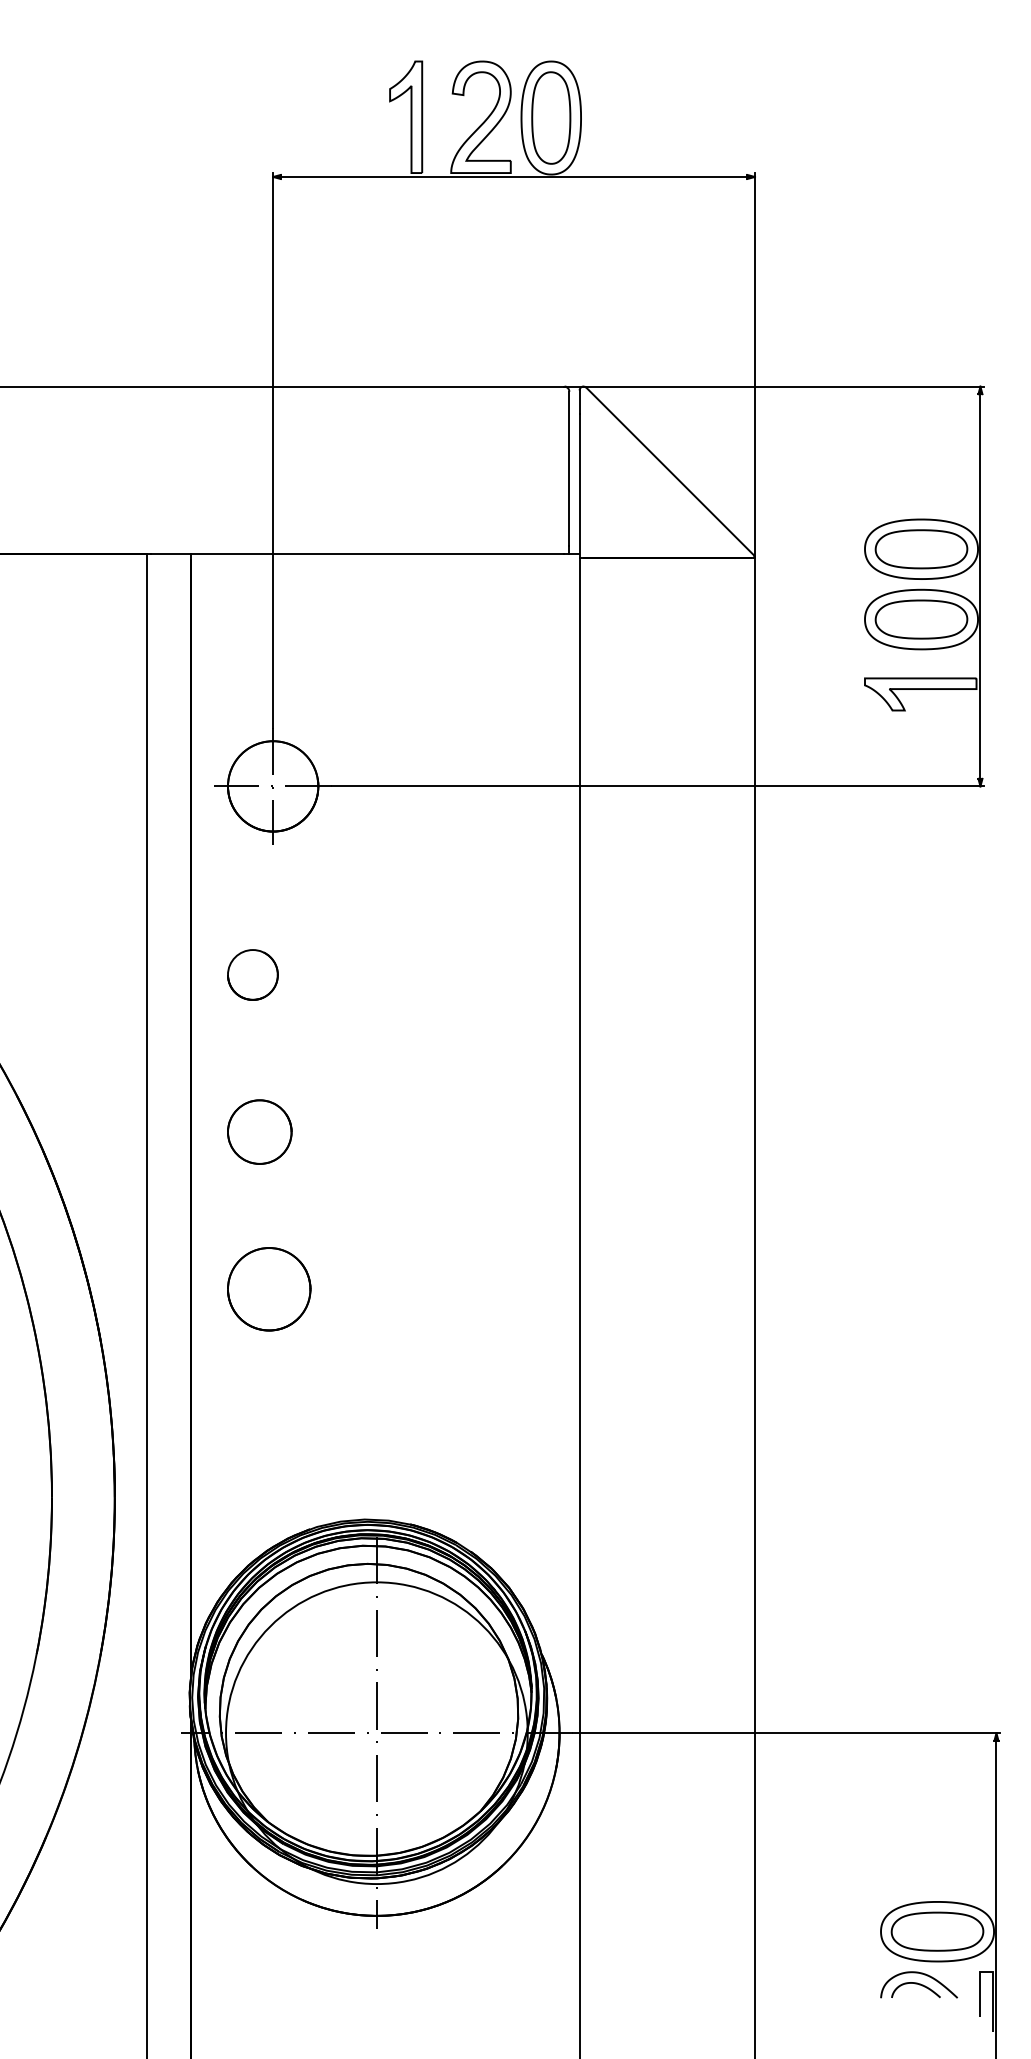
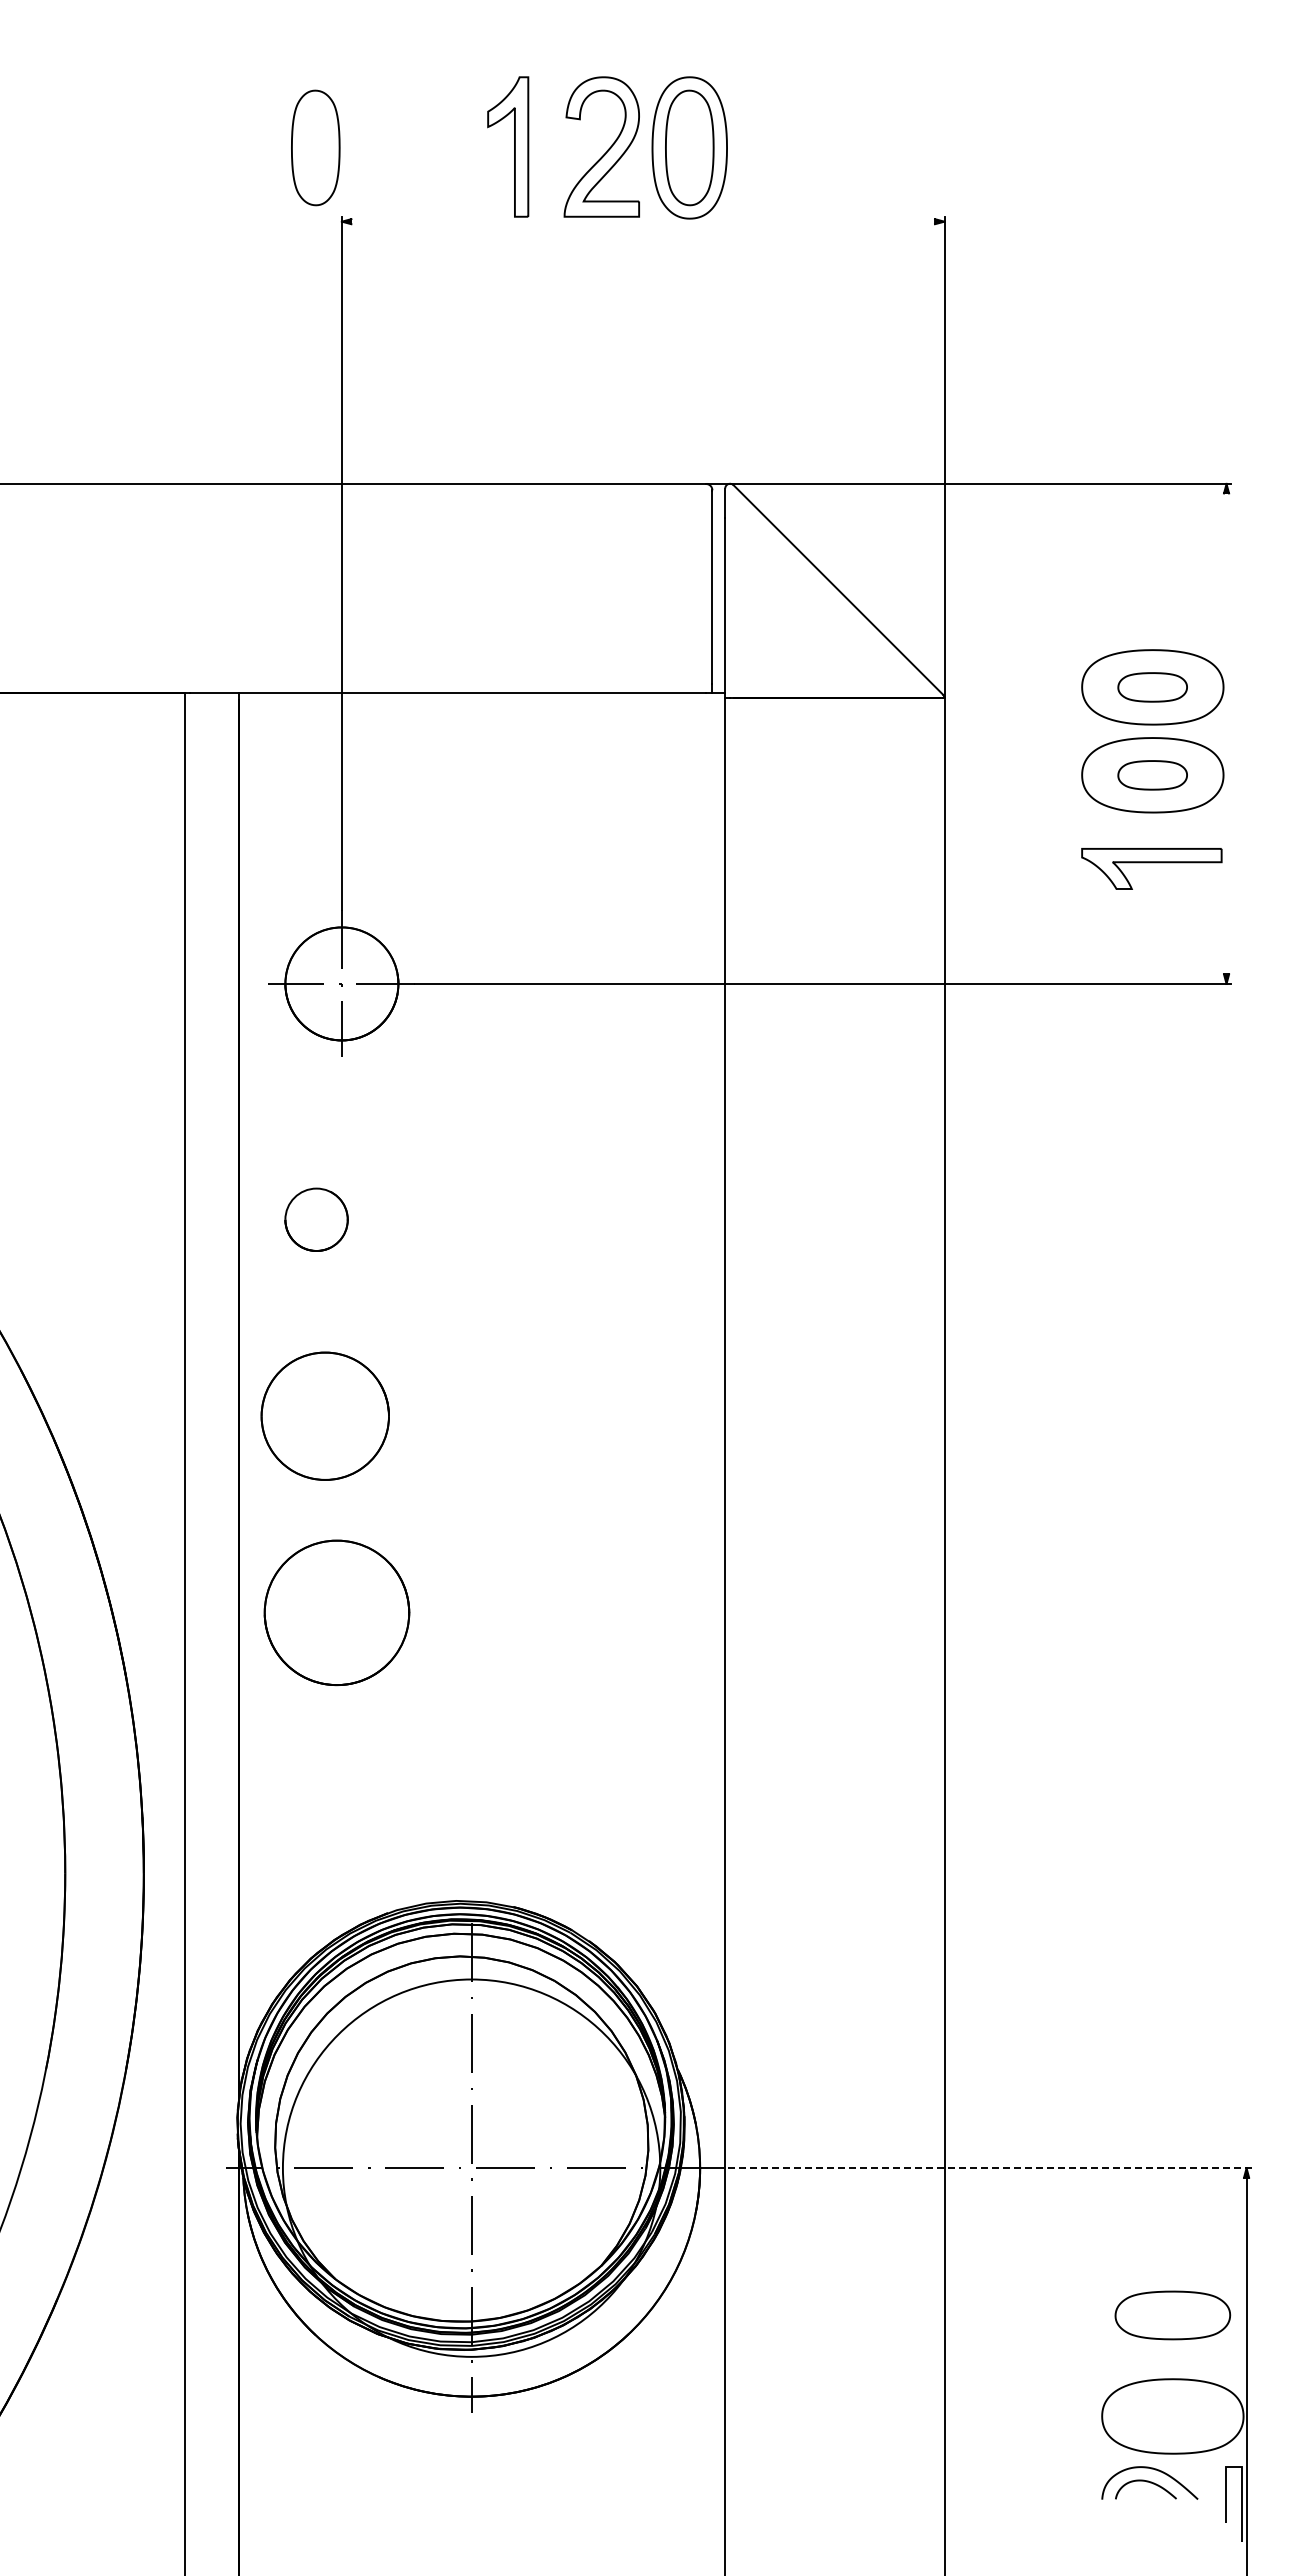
part: (252, 117) -> (315, 147), added
line: (514, 176) -> (643, 221), removed
part: (921, 549) -> (1152, 687), size x0.6
line: (980, 586) -> (1226, 733), removed
part: (921, 619) -> (1152, 775), size x0.6
part: (259, 1132) -> (324, 1416), size x1.6
part: (268, 1288) -> (336, 1612), size x1.4
line: (786, 1733) -> (984, 2168), solid -> dashed
part: (937, 1931) -> (1172, 2315), moved

